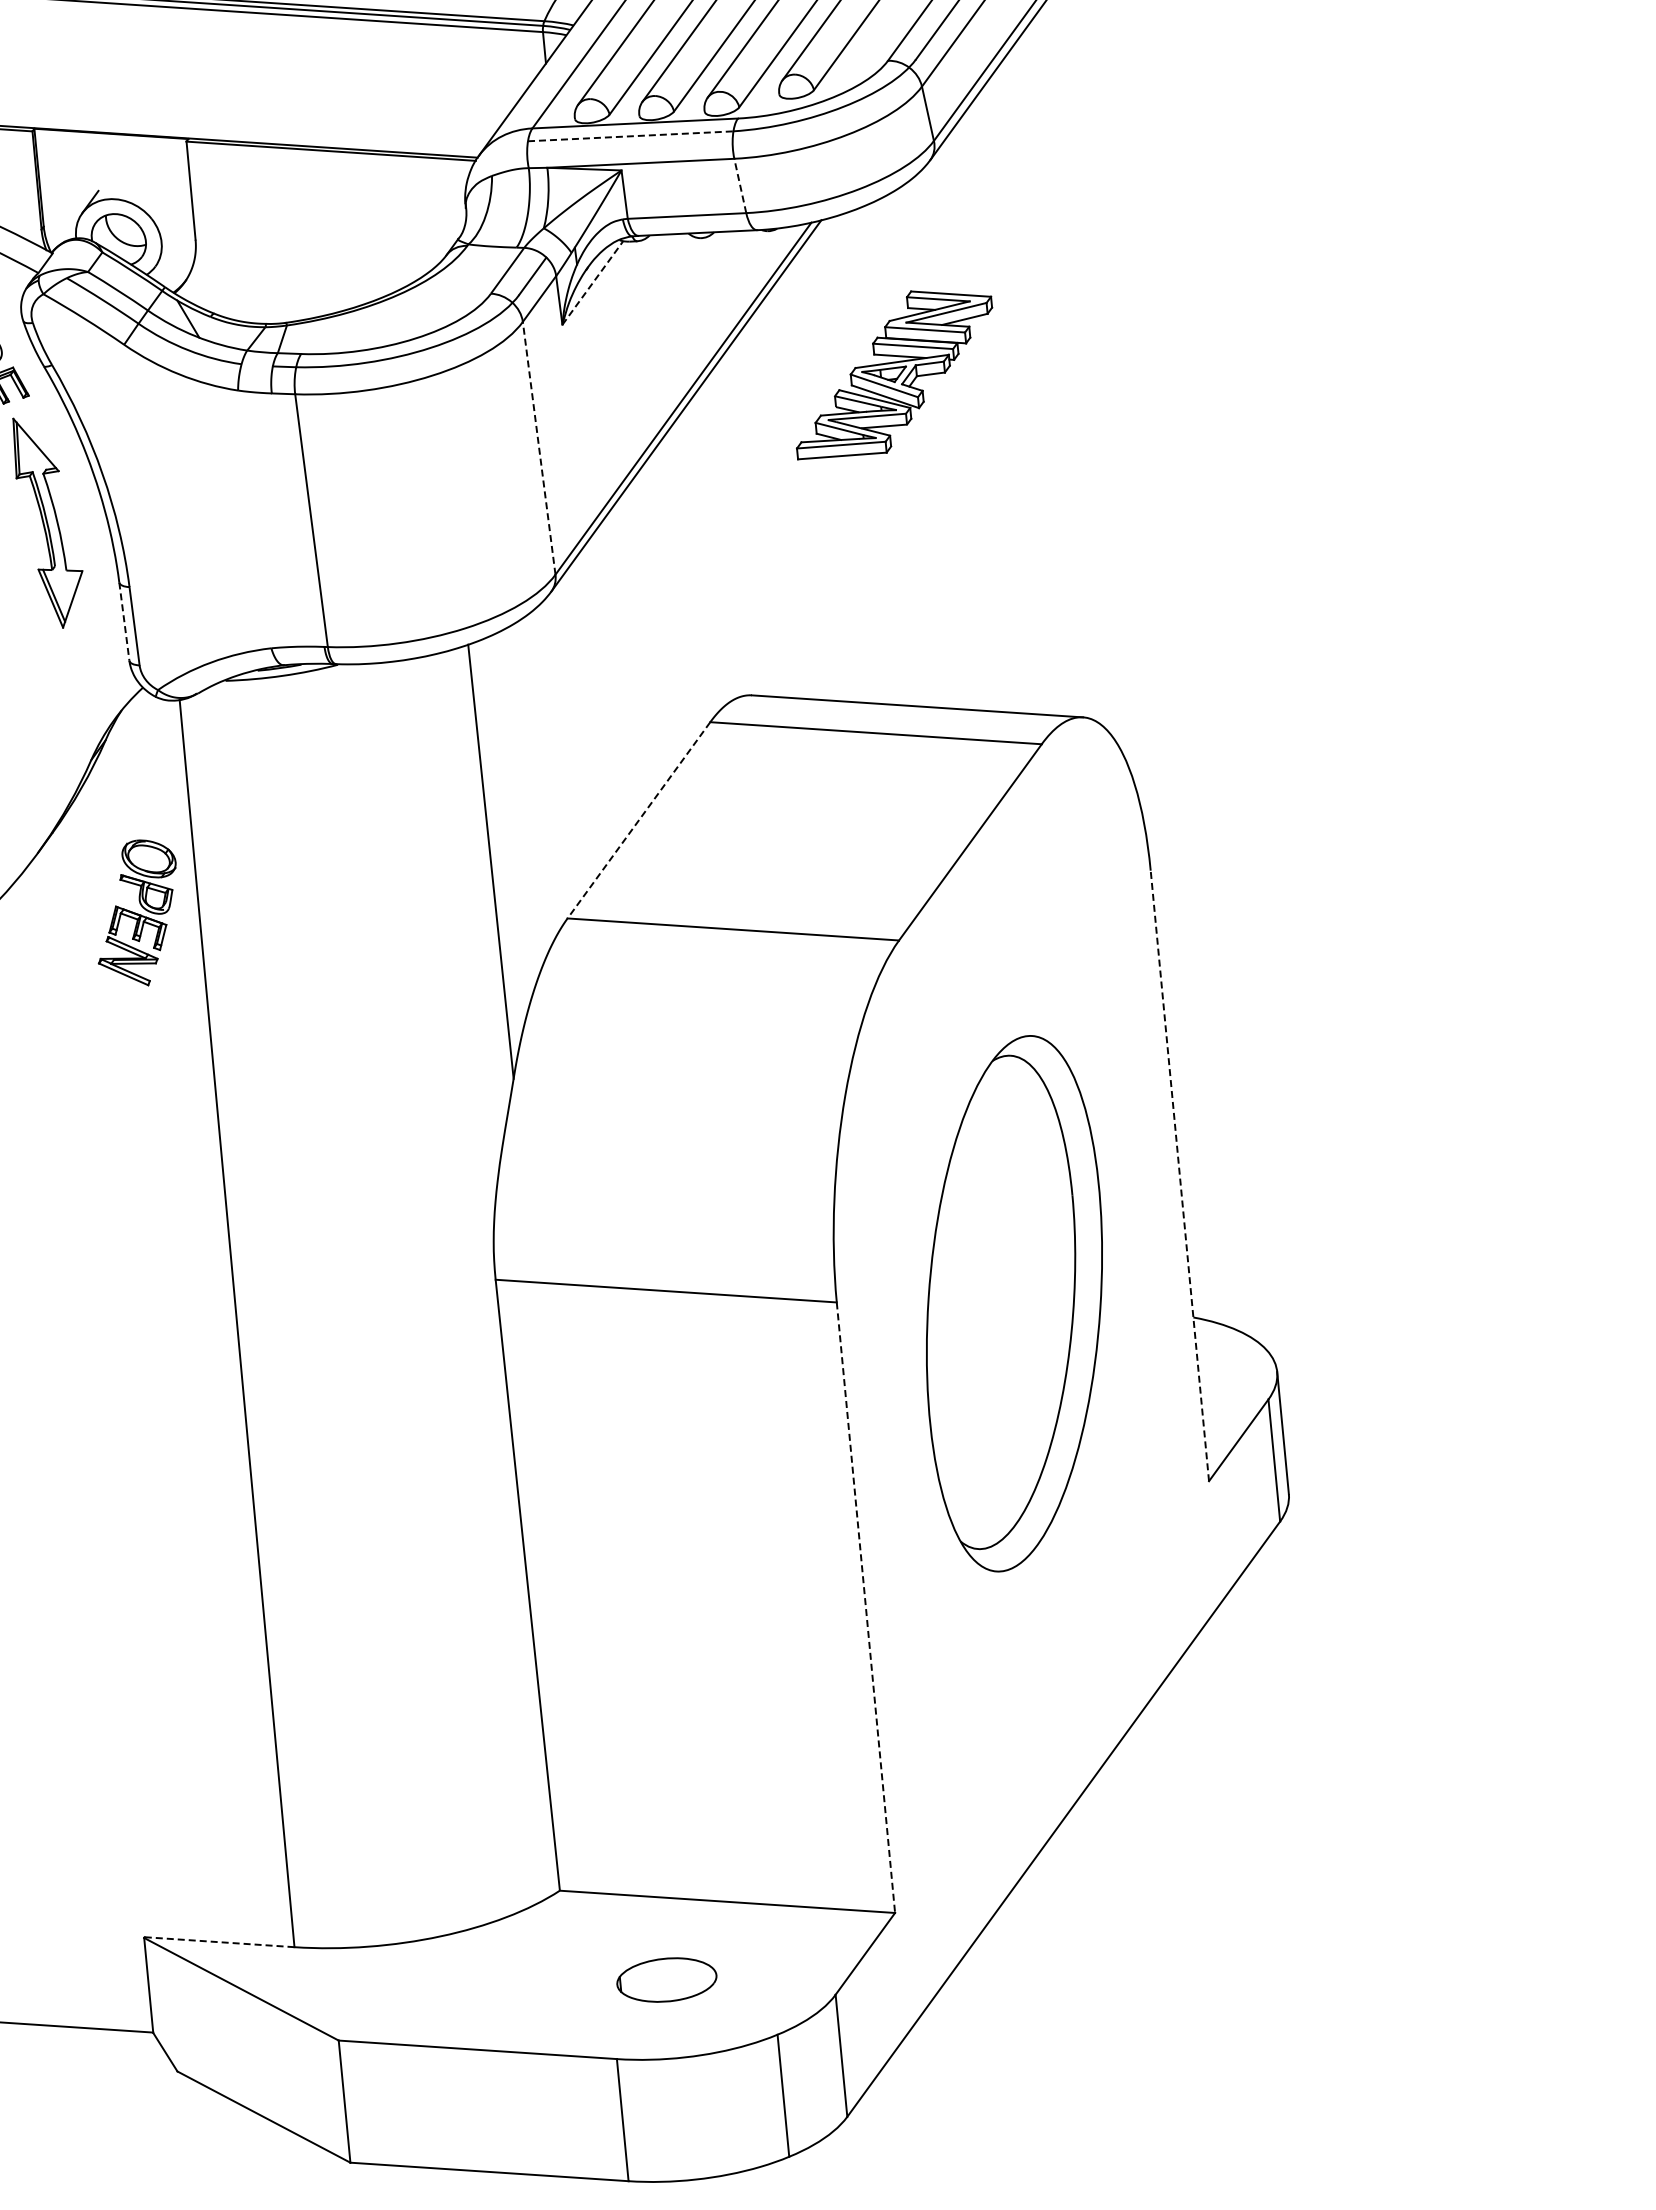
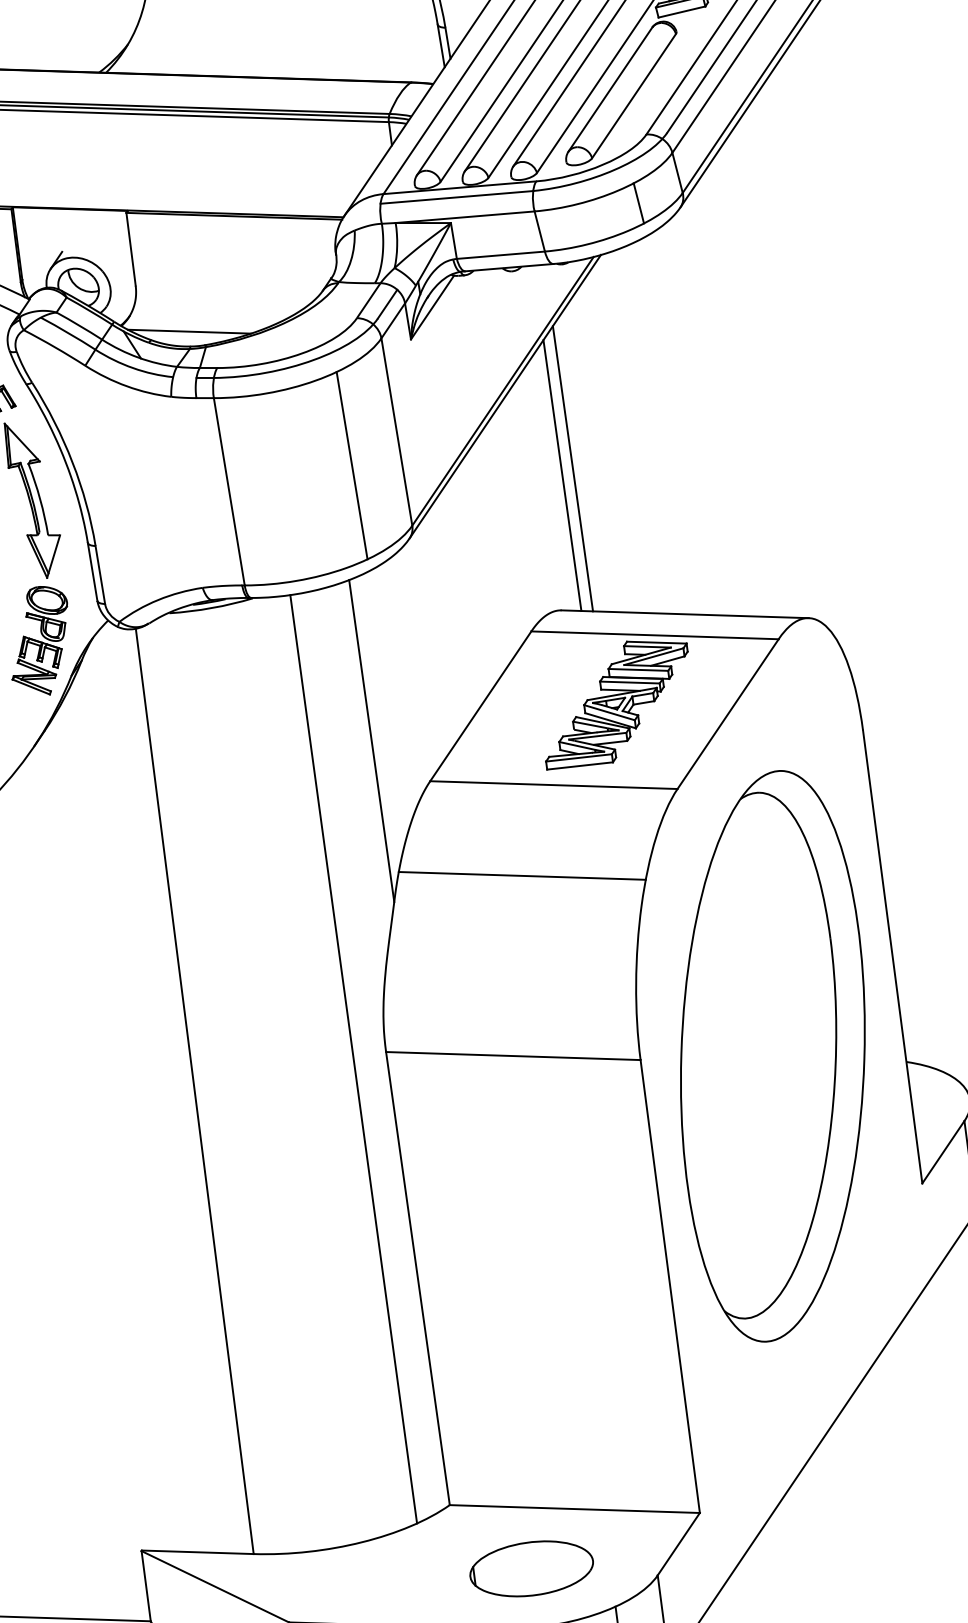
line: (630, 136) -> (456, 197), dashed -> solid
line: (874, 152) -> (638, 203), added
line: (740, 185) -> (539, 231), dashed -> solid
line: (592, 283) -> (432, 307), dashed -> solid
line: (265, 303) -> (189, 331), added
part: (894, 375) -> (616, 704), moved
line: (539, 447) -> (397, 431), dashed -> solid
line: (477, 491) -> (352, 465), added
line: (773, 505) -> (572, 468), added
line: (759, 514) -> (562, 475), added
line: (124, 622) -> (92, 572), dashed -> solid
line: (638, 820) -> (480, 706), dashed -> solid
part: (136, 912) -> (39, 640), moved
line: (686, 1049) -> (522, 875), added
line: (1179, 1175) -> (892, 956), dashed -> solid
line: (451, 1287) -> (353, 1058), added
part: (1014, 1303) -> (772, 1056), size x1.43
line: (865, 1607) -> (669, 1286), dashed -> solid
line: (219, 1942) -> (197, 1552), dashed -> solid
part: (666, 1979) -> (531, 1568), size x1.67

